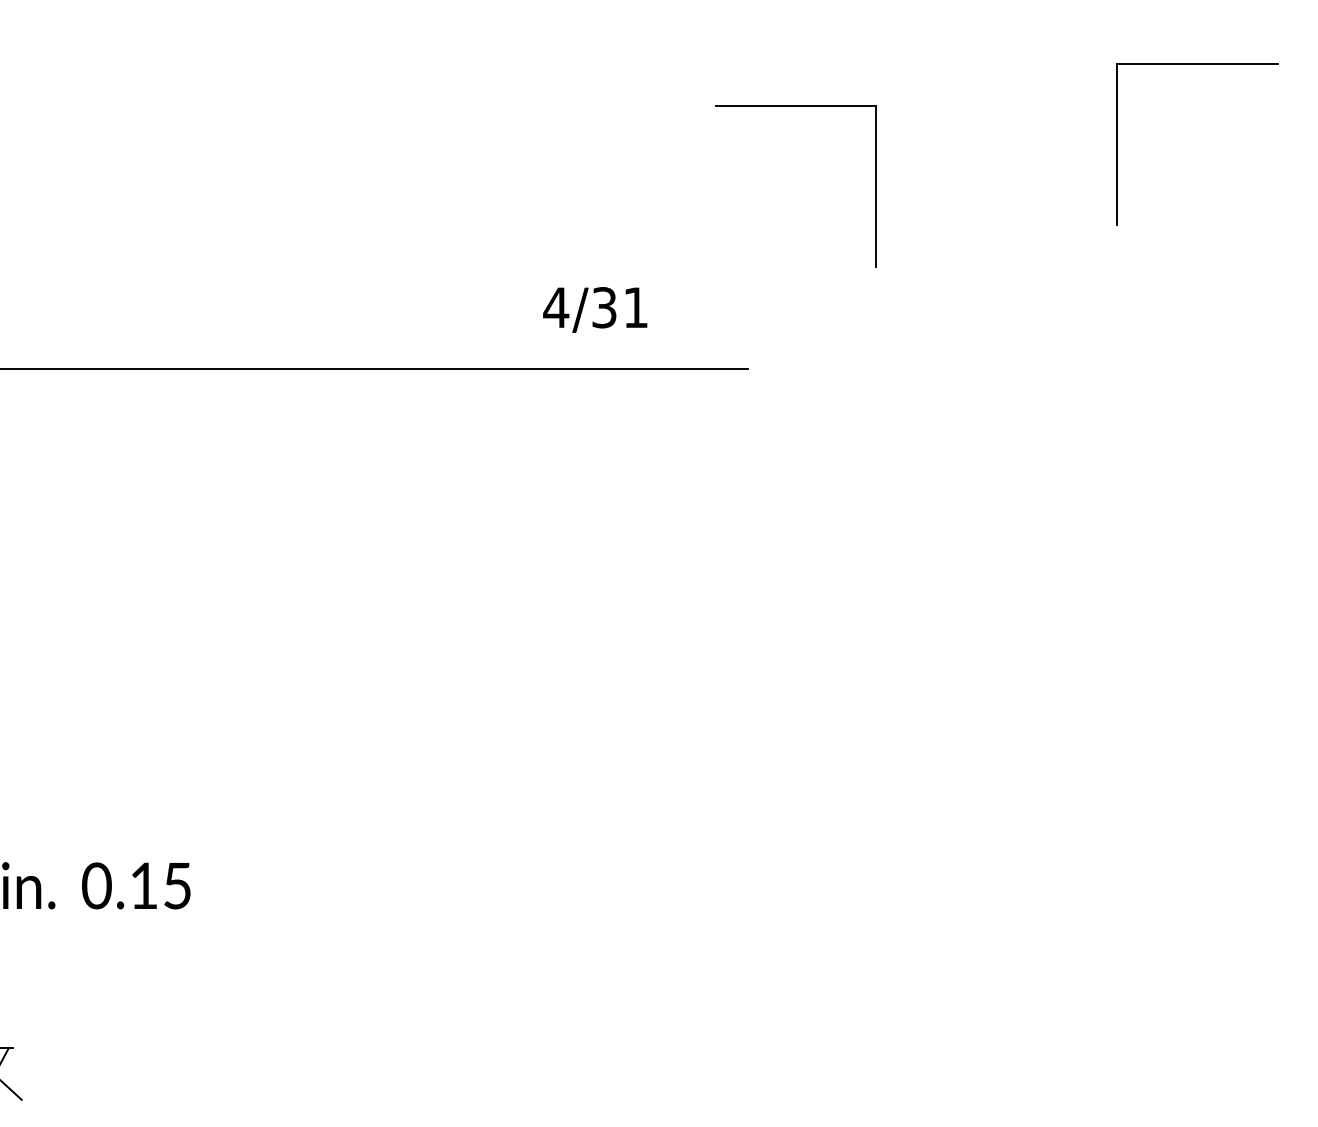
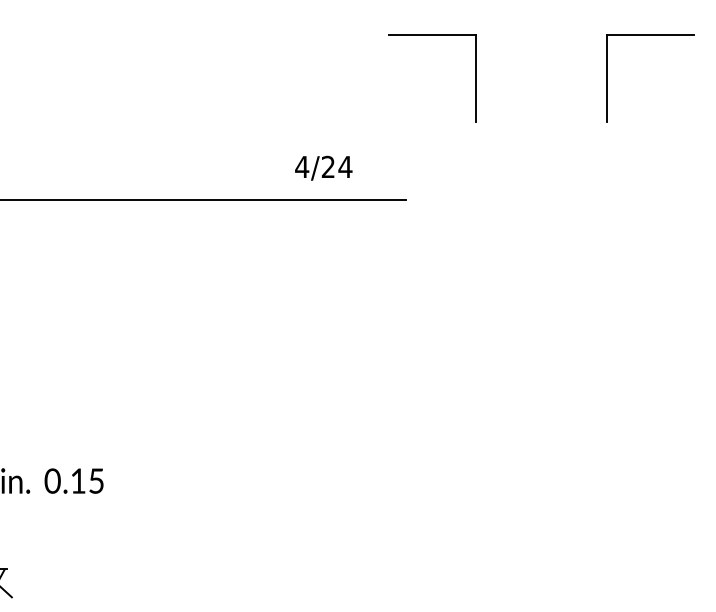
part: (796, 107) -> (432, 35), moved
text: (619, 308) -> (336, 167), 4/31 -> 4/24

